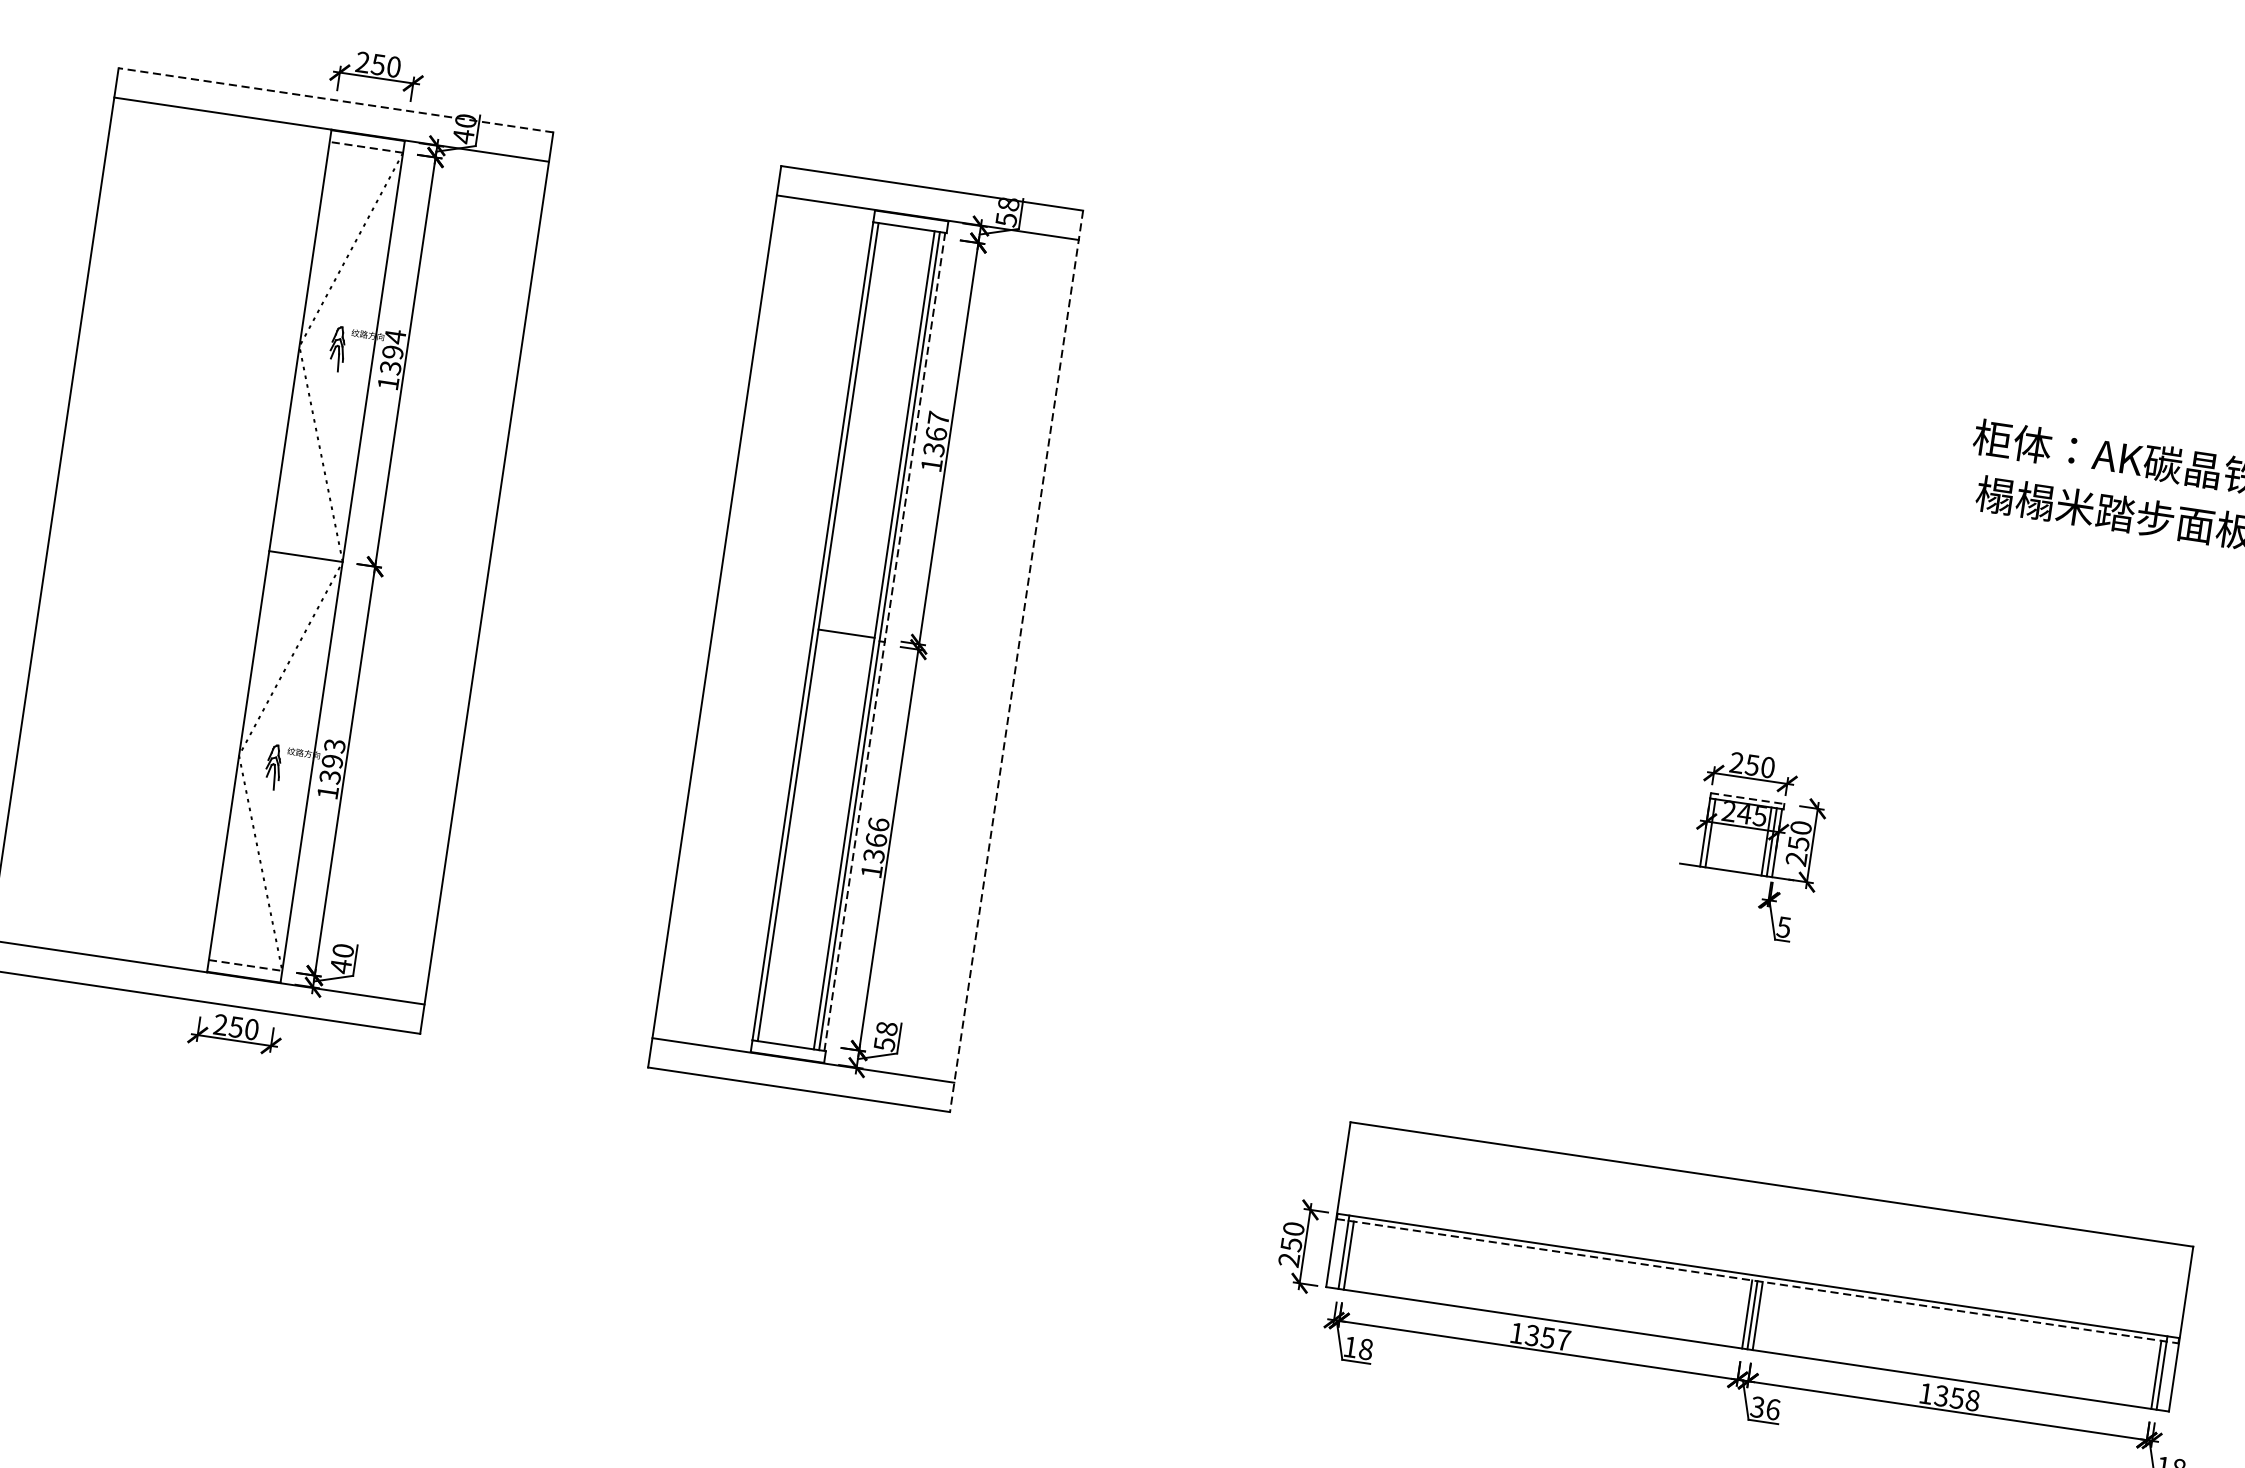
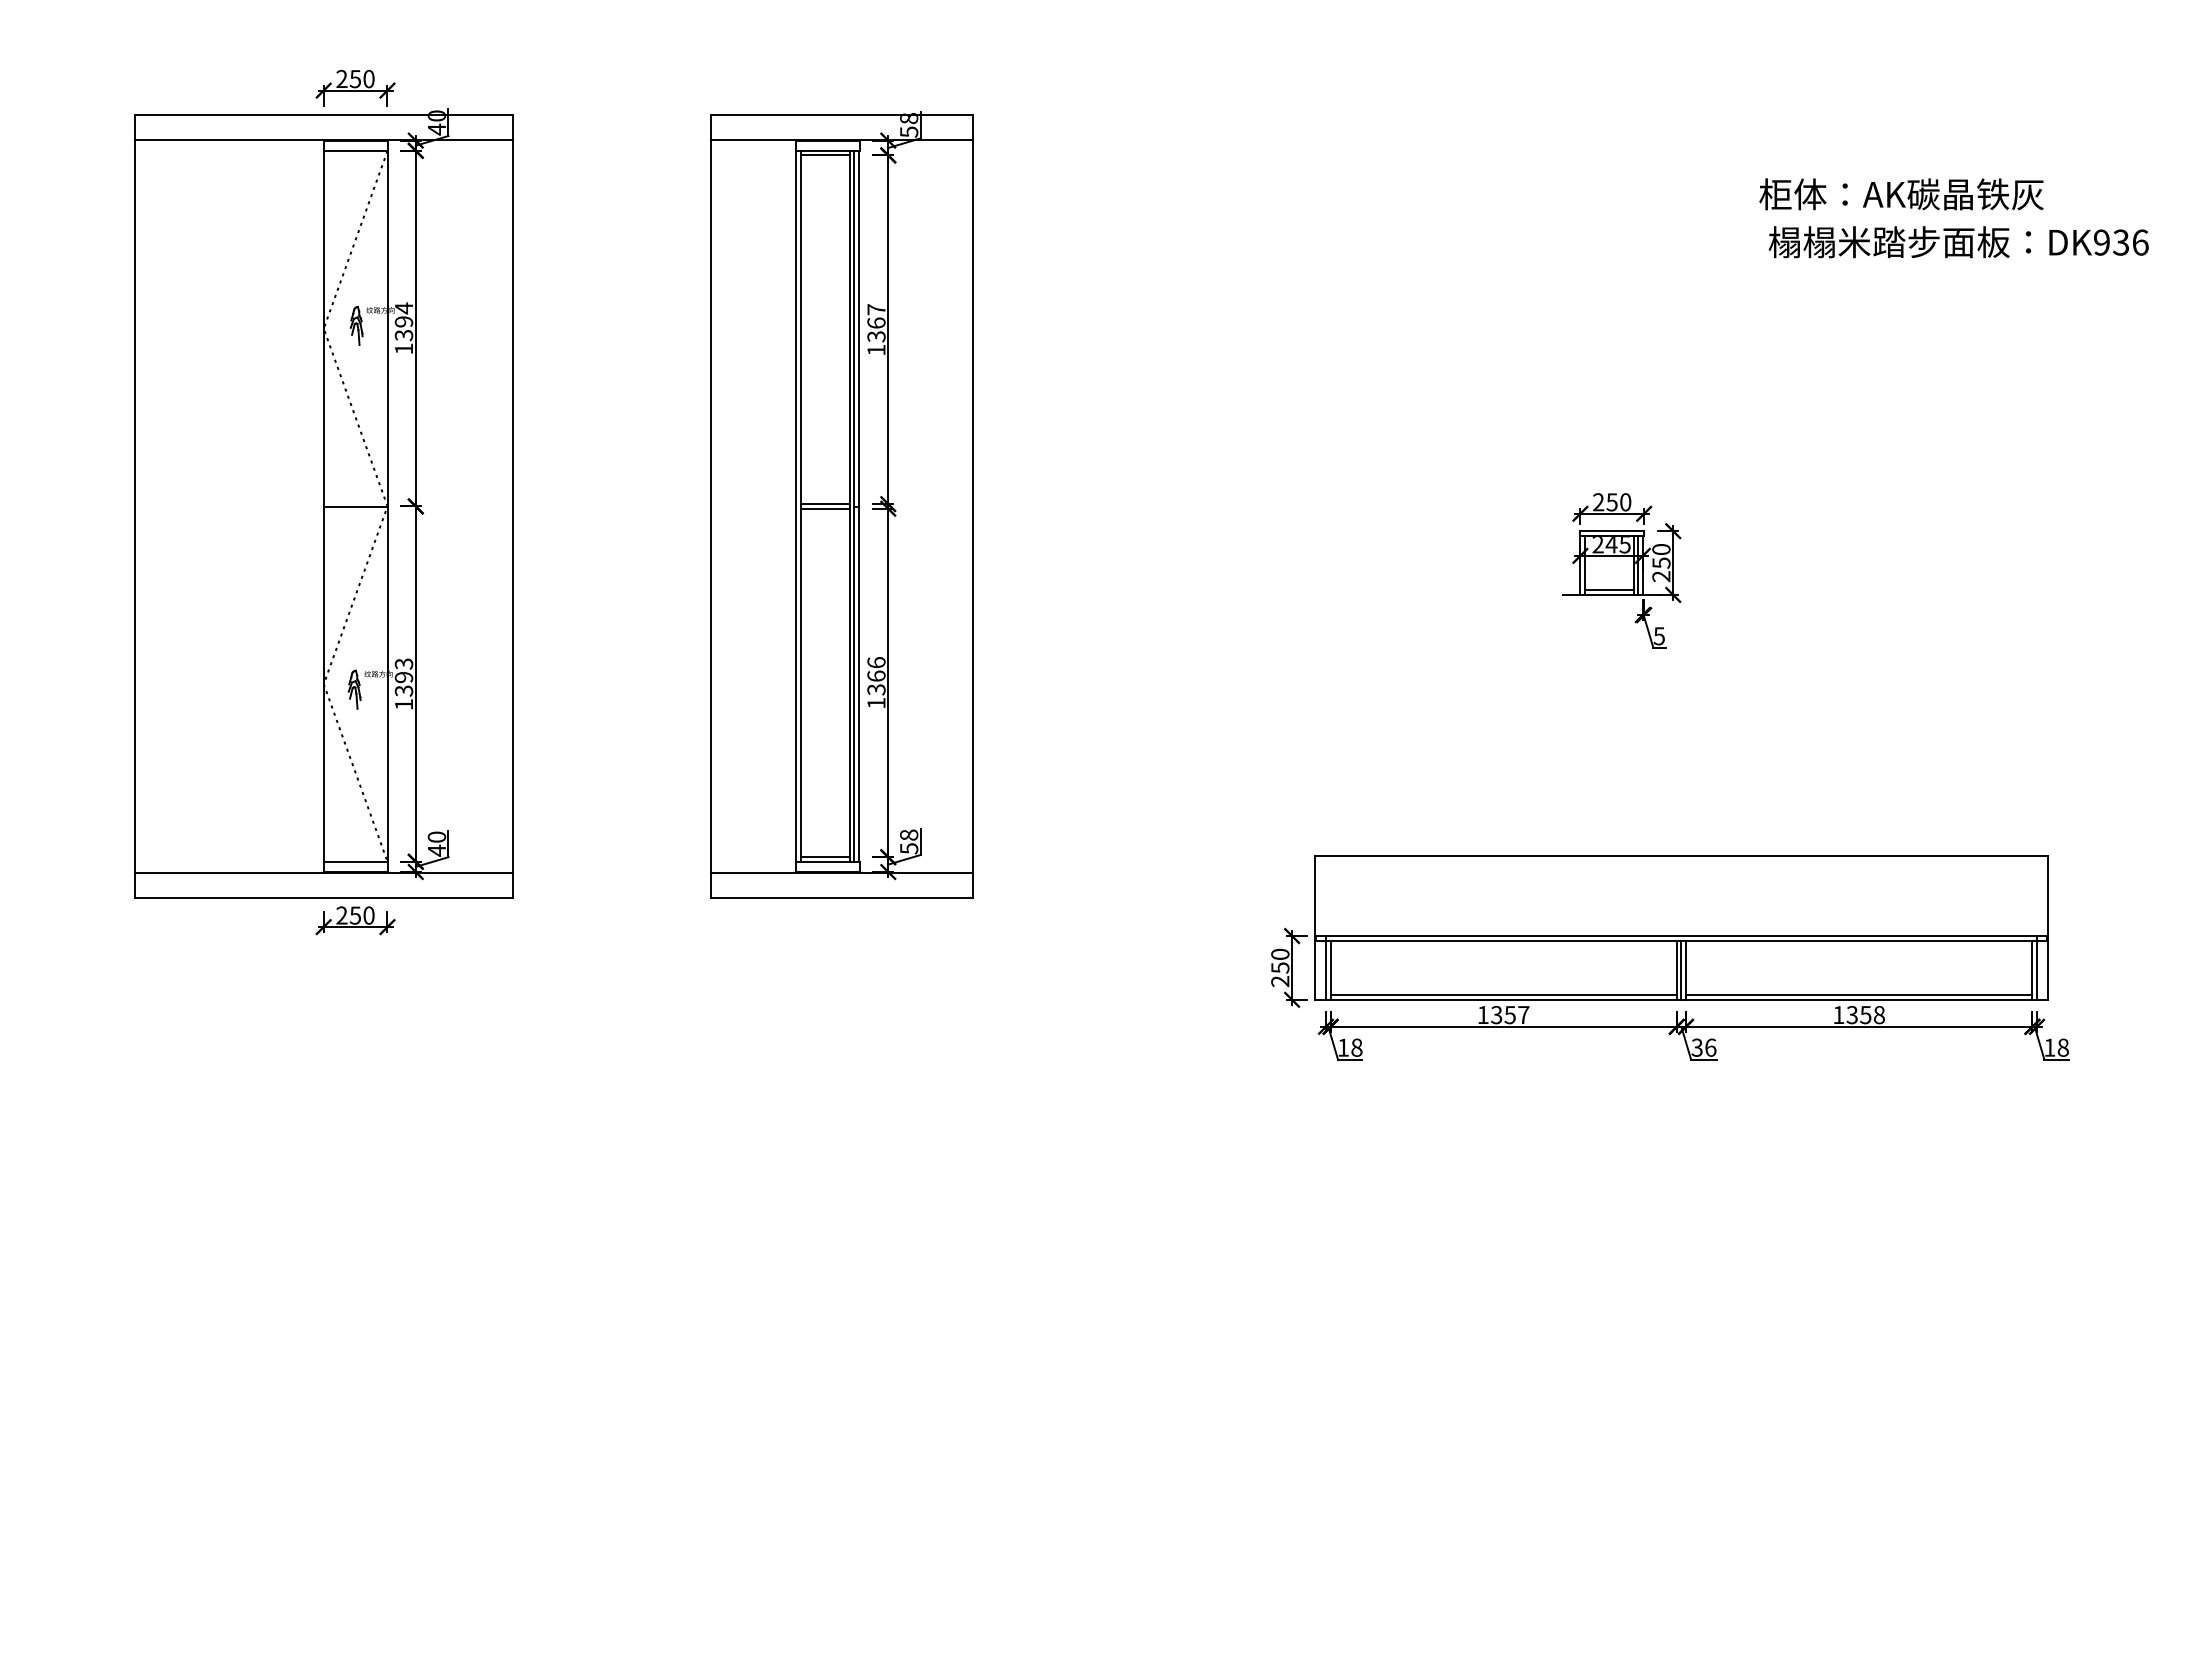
line: (335, 100) -> (323, 114), dashed -> solid
line: (366, 146) -> (355, 150), dashed -> solid
line: (905, 232) -> (824, 155), added
line: (845, 638) -> (824, 508), added
line: (884, 640) -> (858, 505), dashed -> solid
line: (1016, 661) -> (973, 506), dashed -> solid
line: (1747, 798) -> (1612, 531), dashed -> solid
line: (1734, 866) -> (1609, 590), added
line: (245, 965) -> (355, 861), dashed -> solid
line: (785, 1040) -> (824, 857), added
line: (1757, 1281) -> (1681, 940), dashed -> solid
line: (1543, 1314) -> (1503, 995), added
line: (1952, 1374) -> (1858, 995), added

